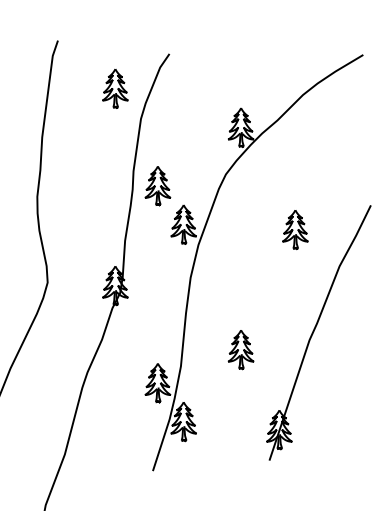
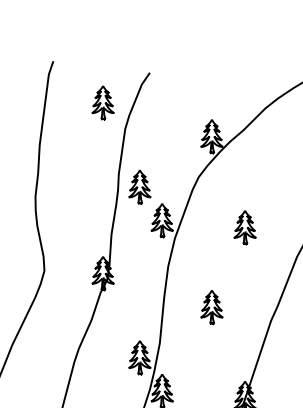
part: (295, 230) -> (245, 228), moved
part: (240, 350) -> (211, 307), moved

